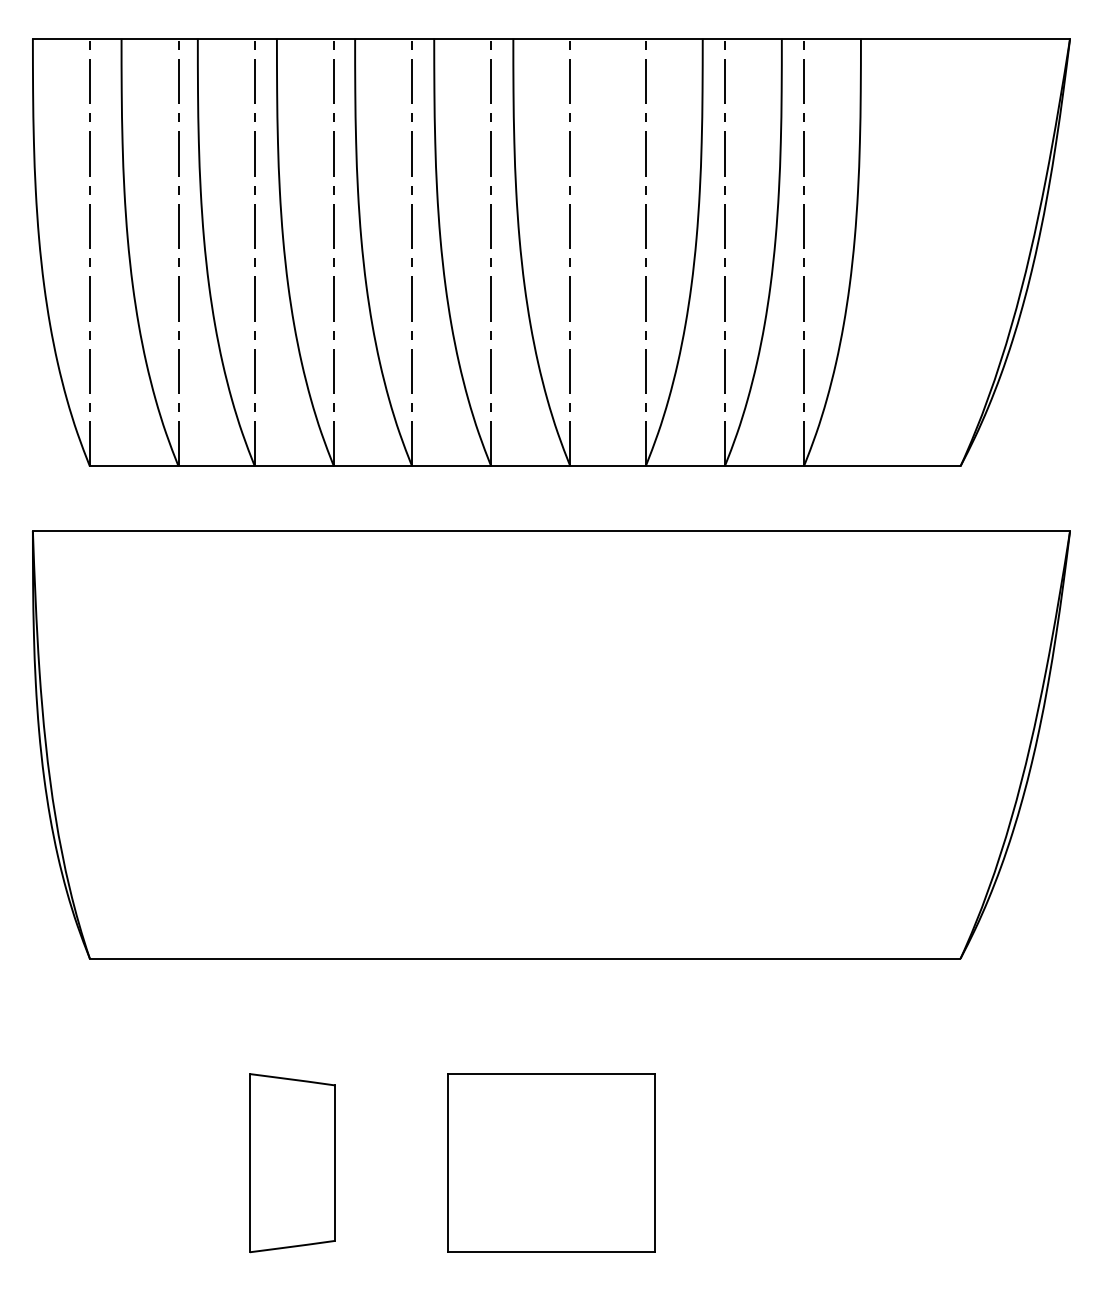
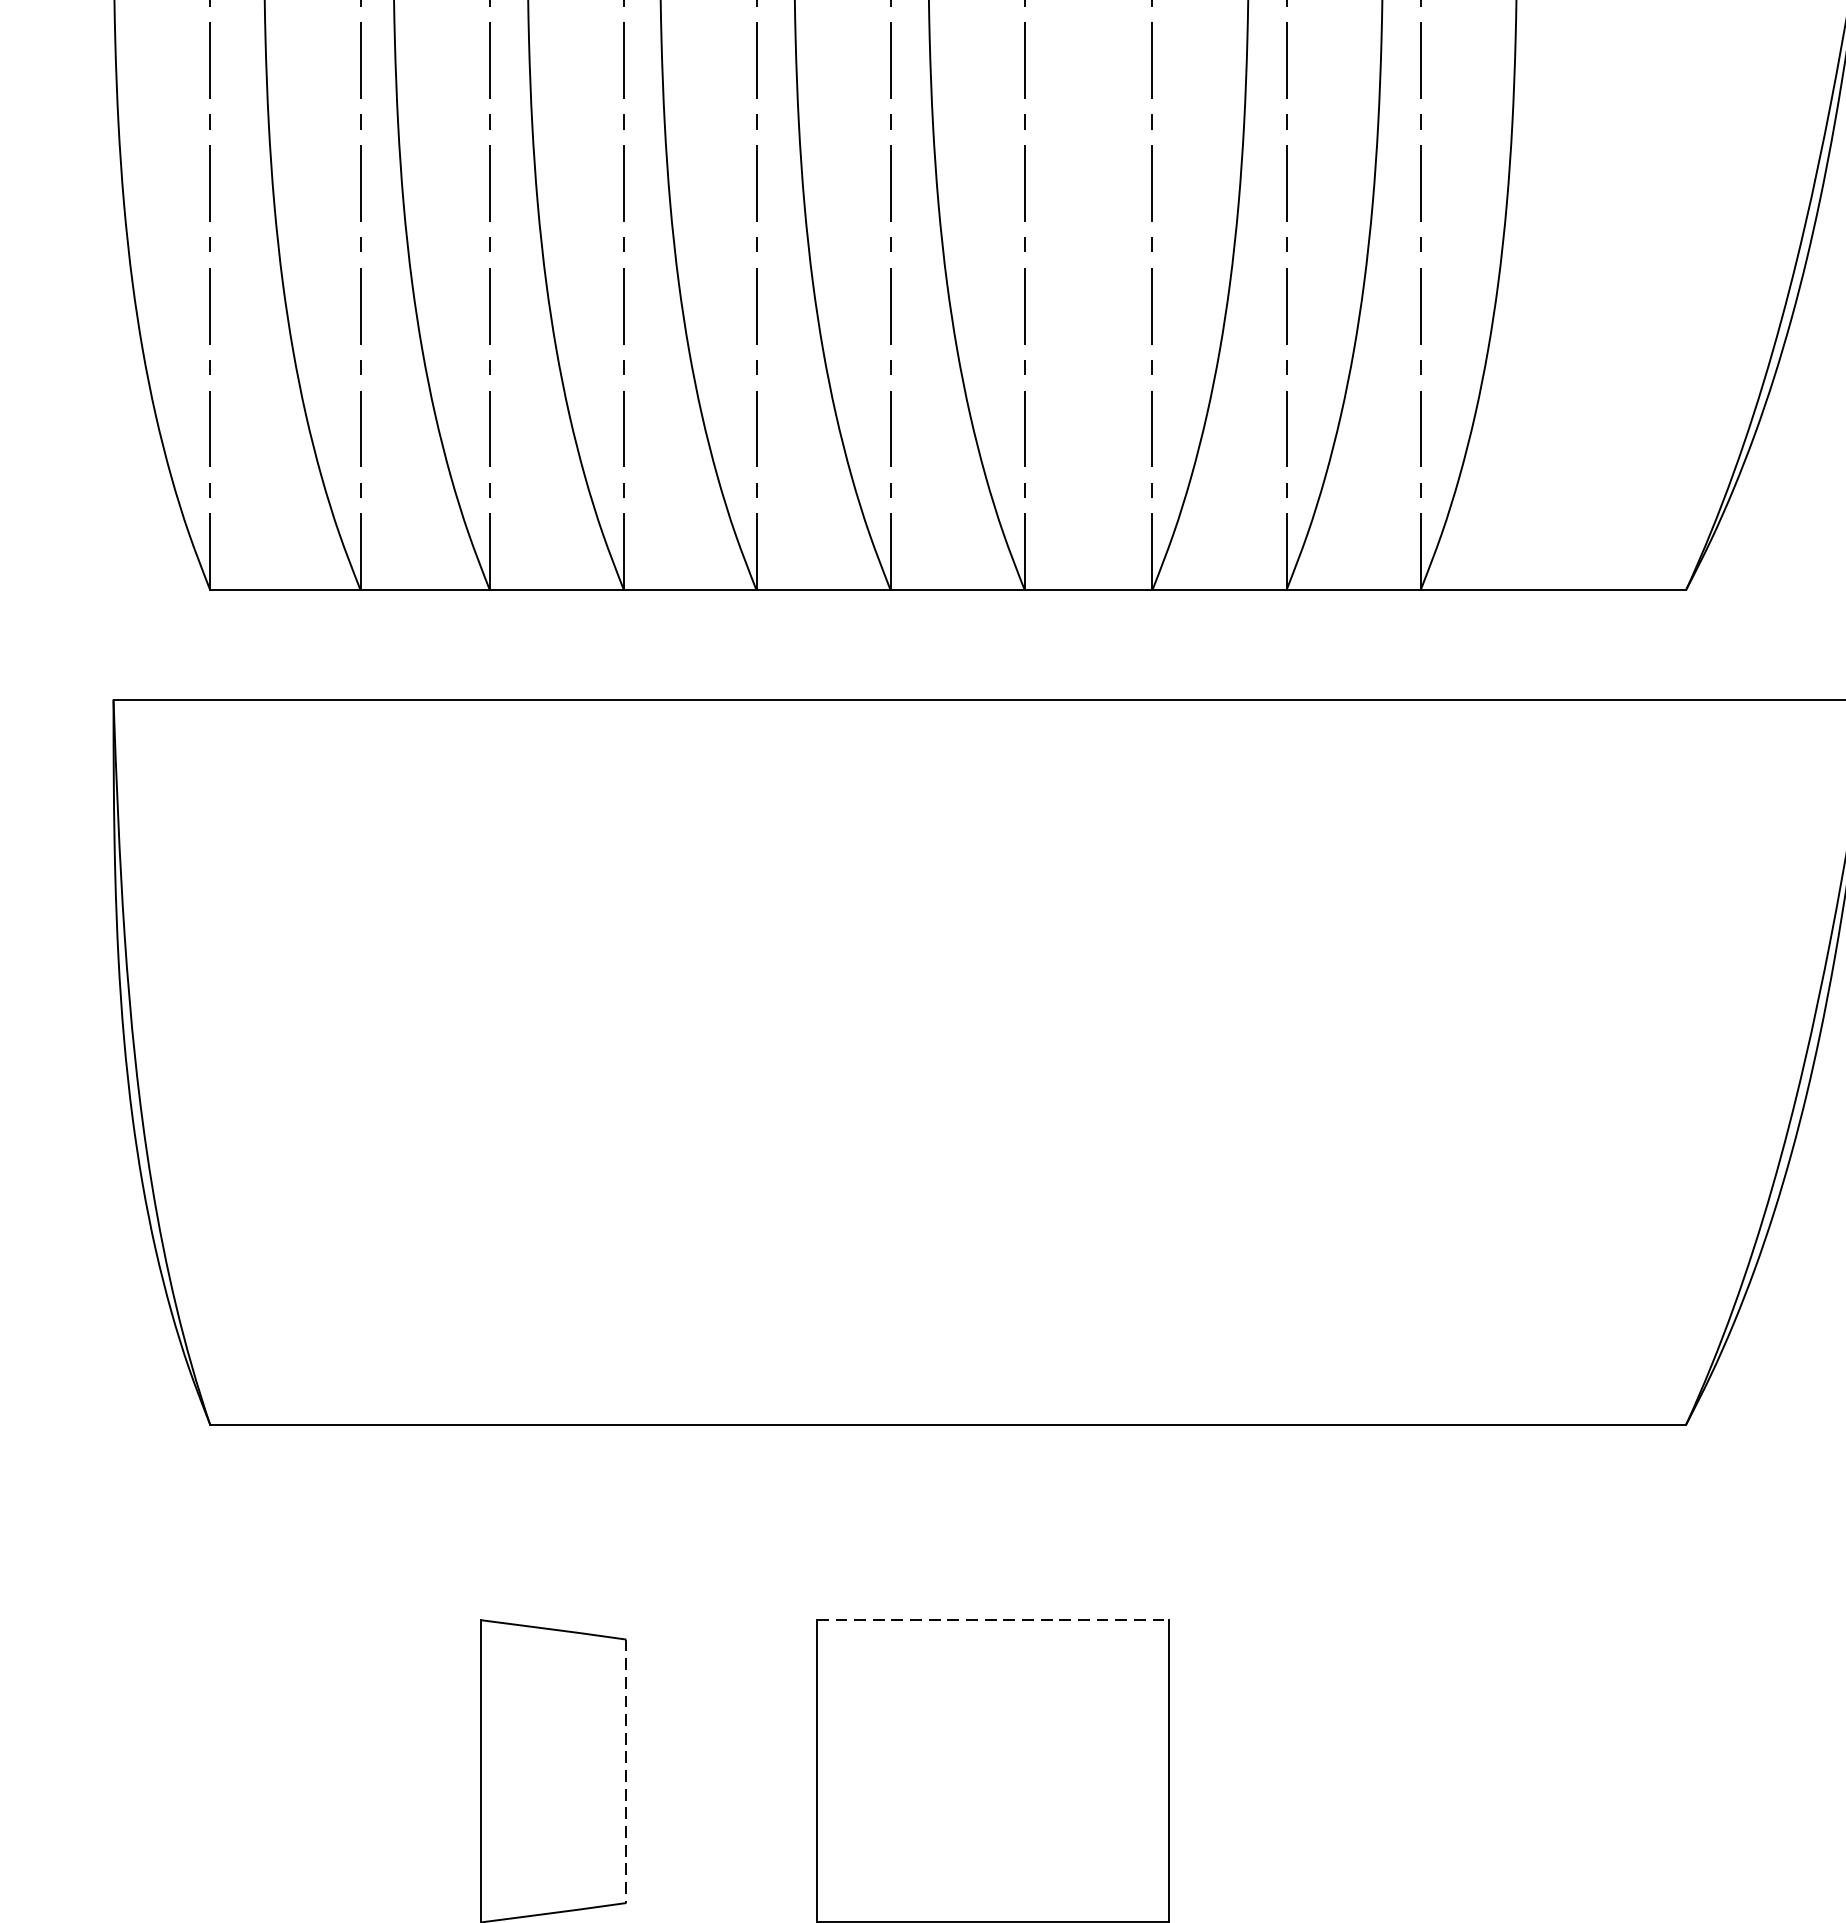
line: (551, 1074) -> (992, 1620), solid -> dashed
line: (335, 1163) -> (626, 1771), solid -> dashed

